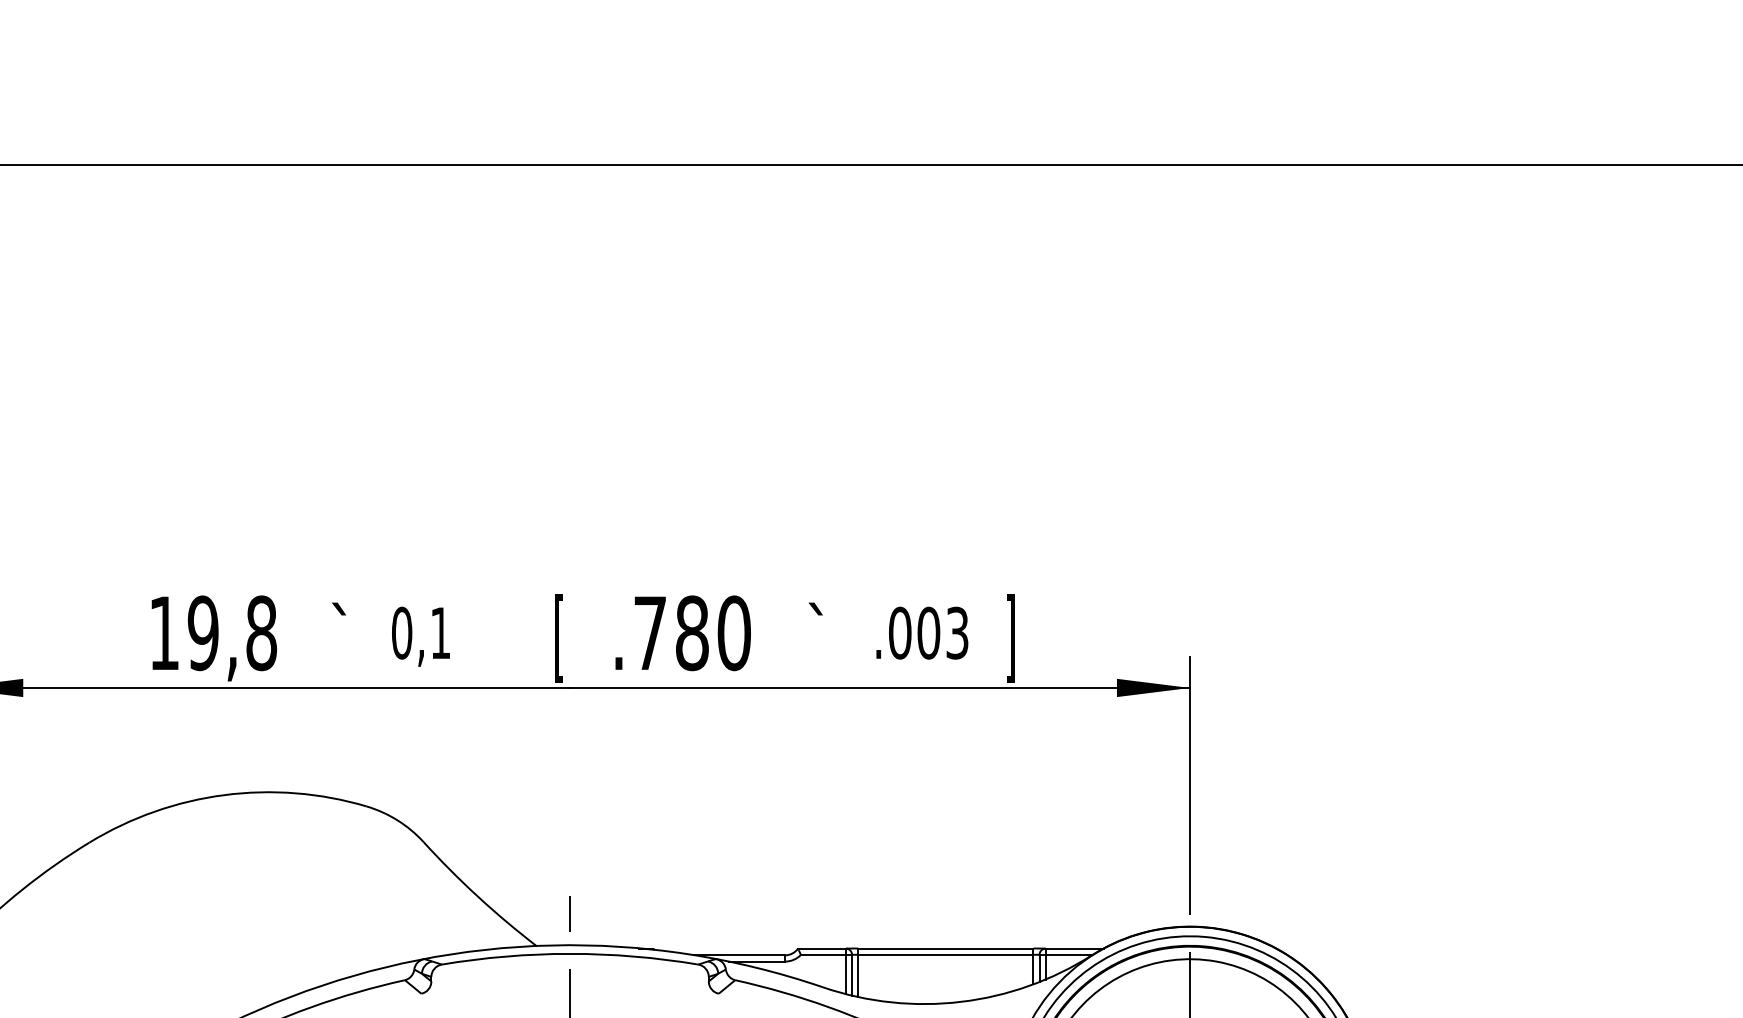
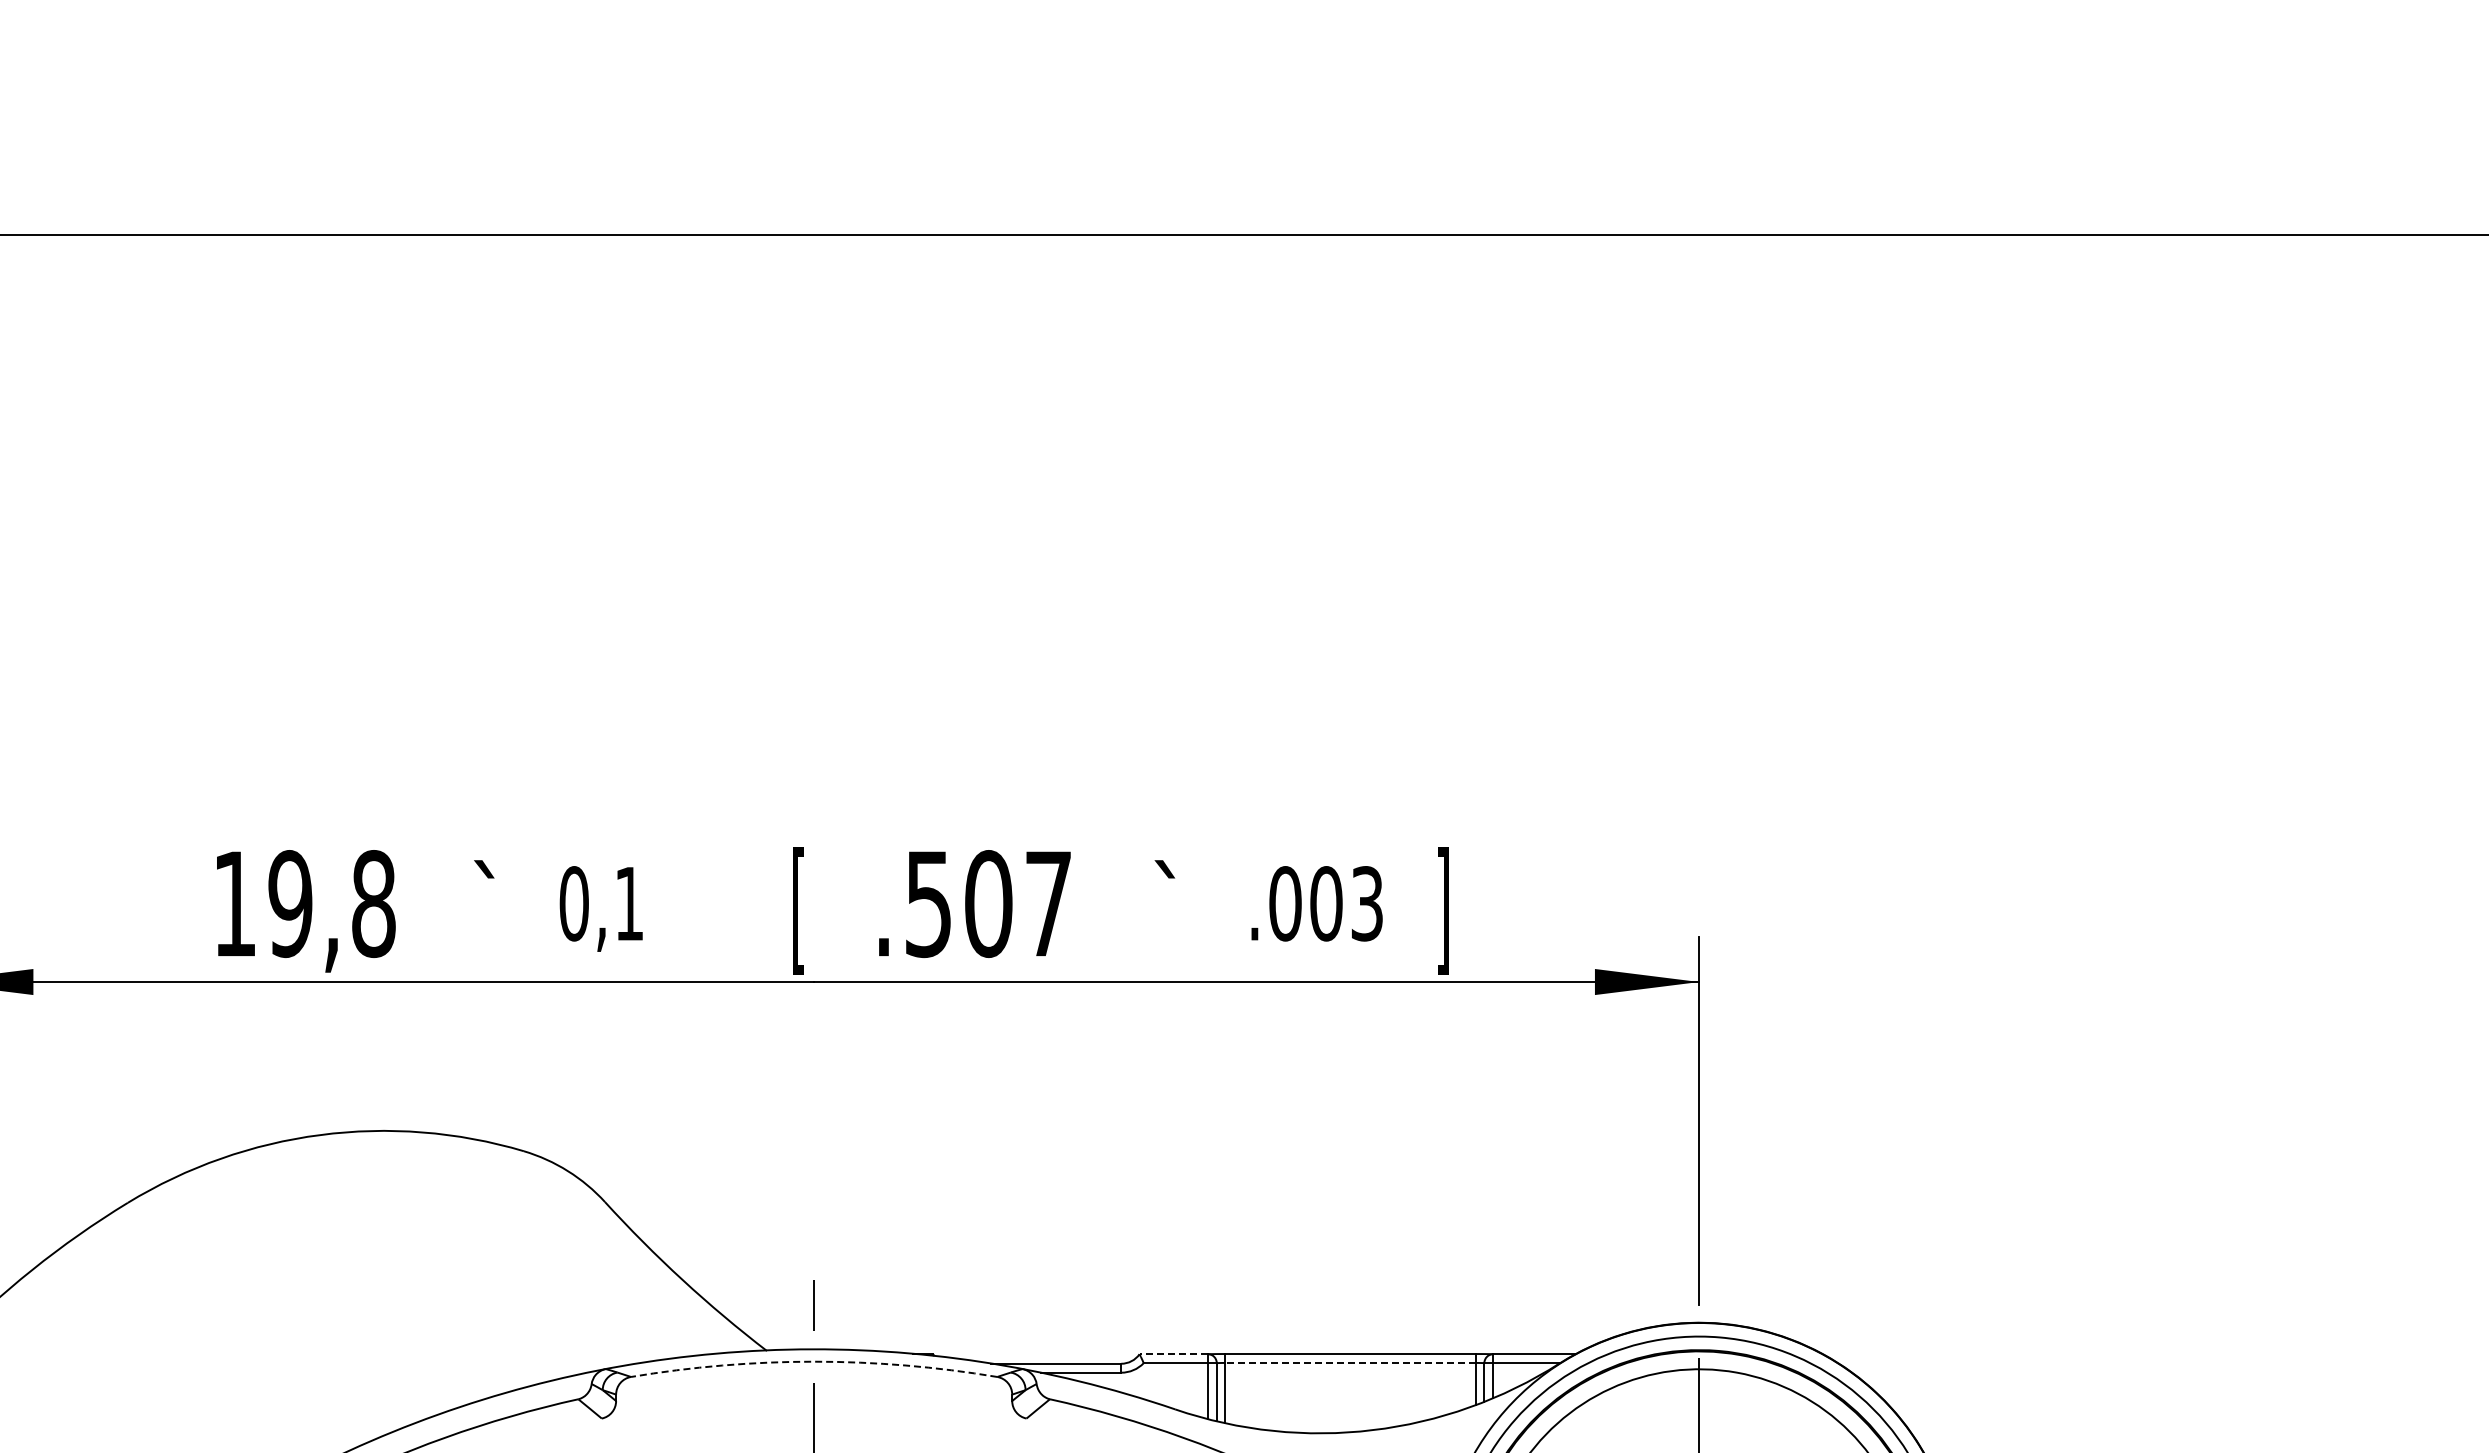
text: (692, 633) -> (989, 904), .780 -> .507
line: (821, 948) -> (1173, 1354), solid -> dashed
arc: (570, 953) -> (814, 1361), solid -> dashed
line: (945, 954) -> (1350, 1362), solid -> dashed

